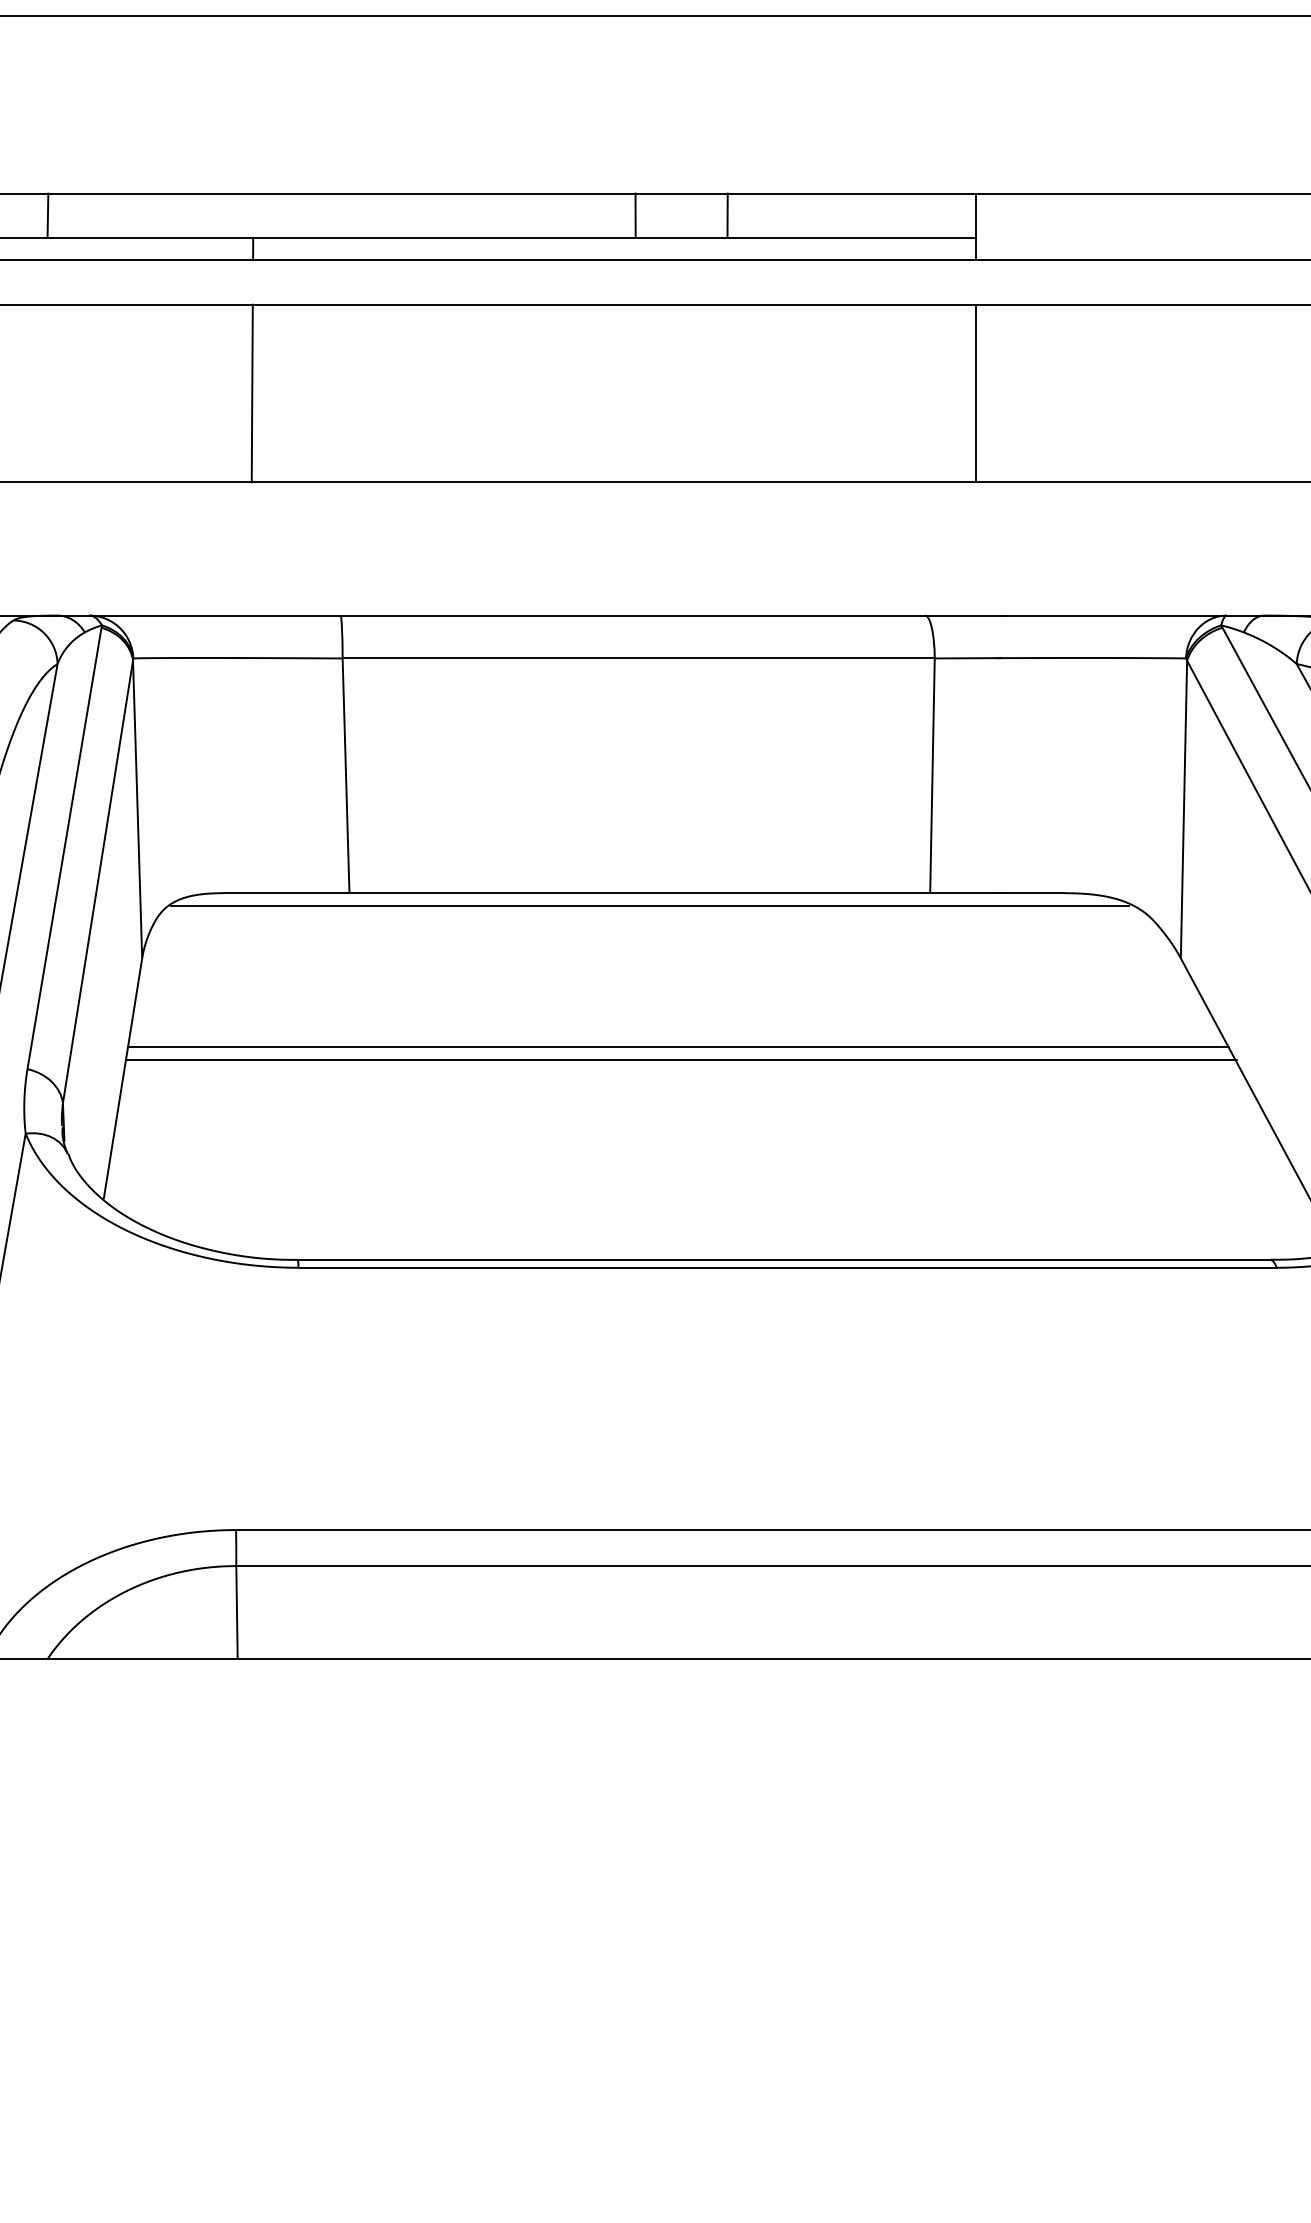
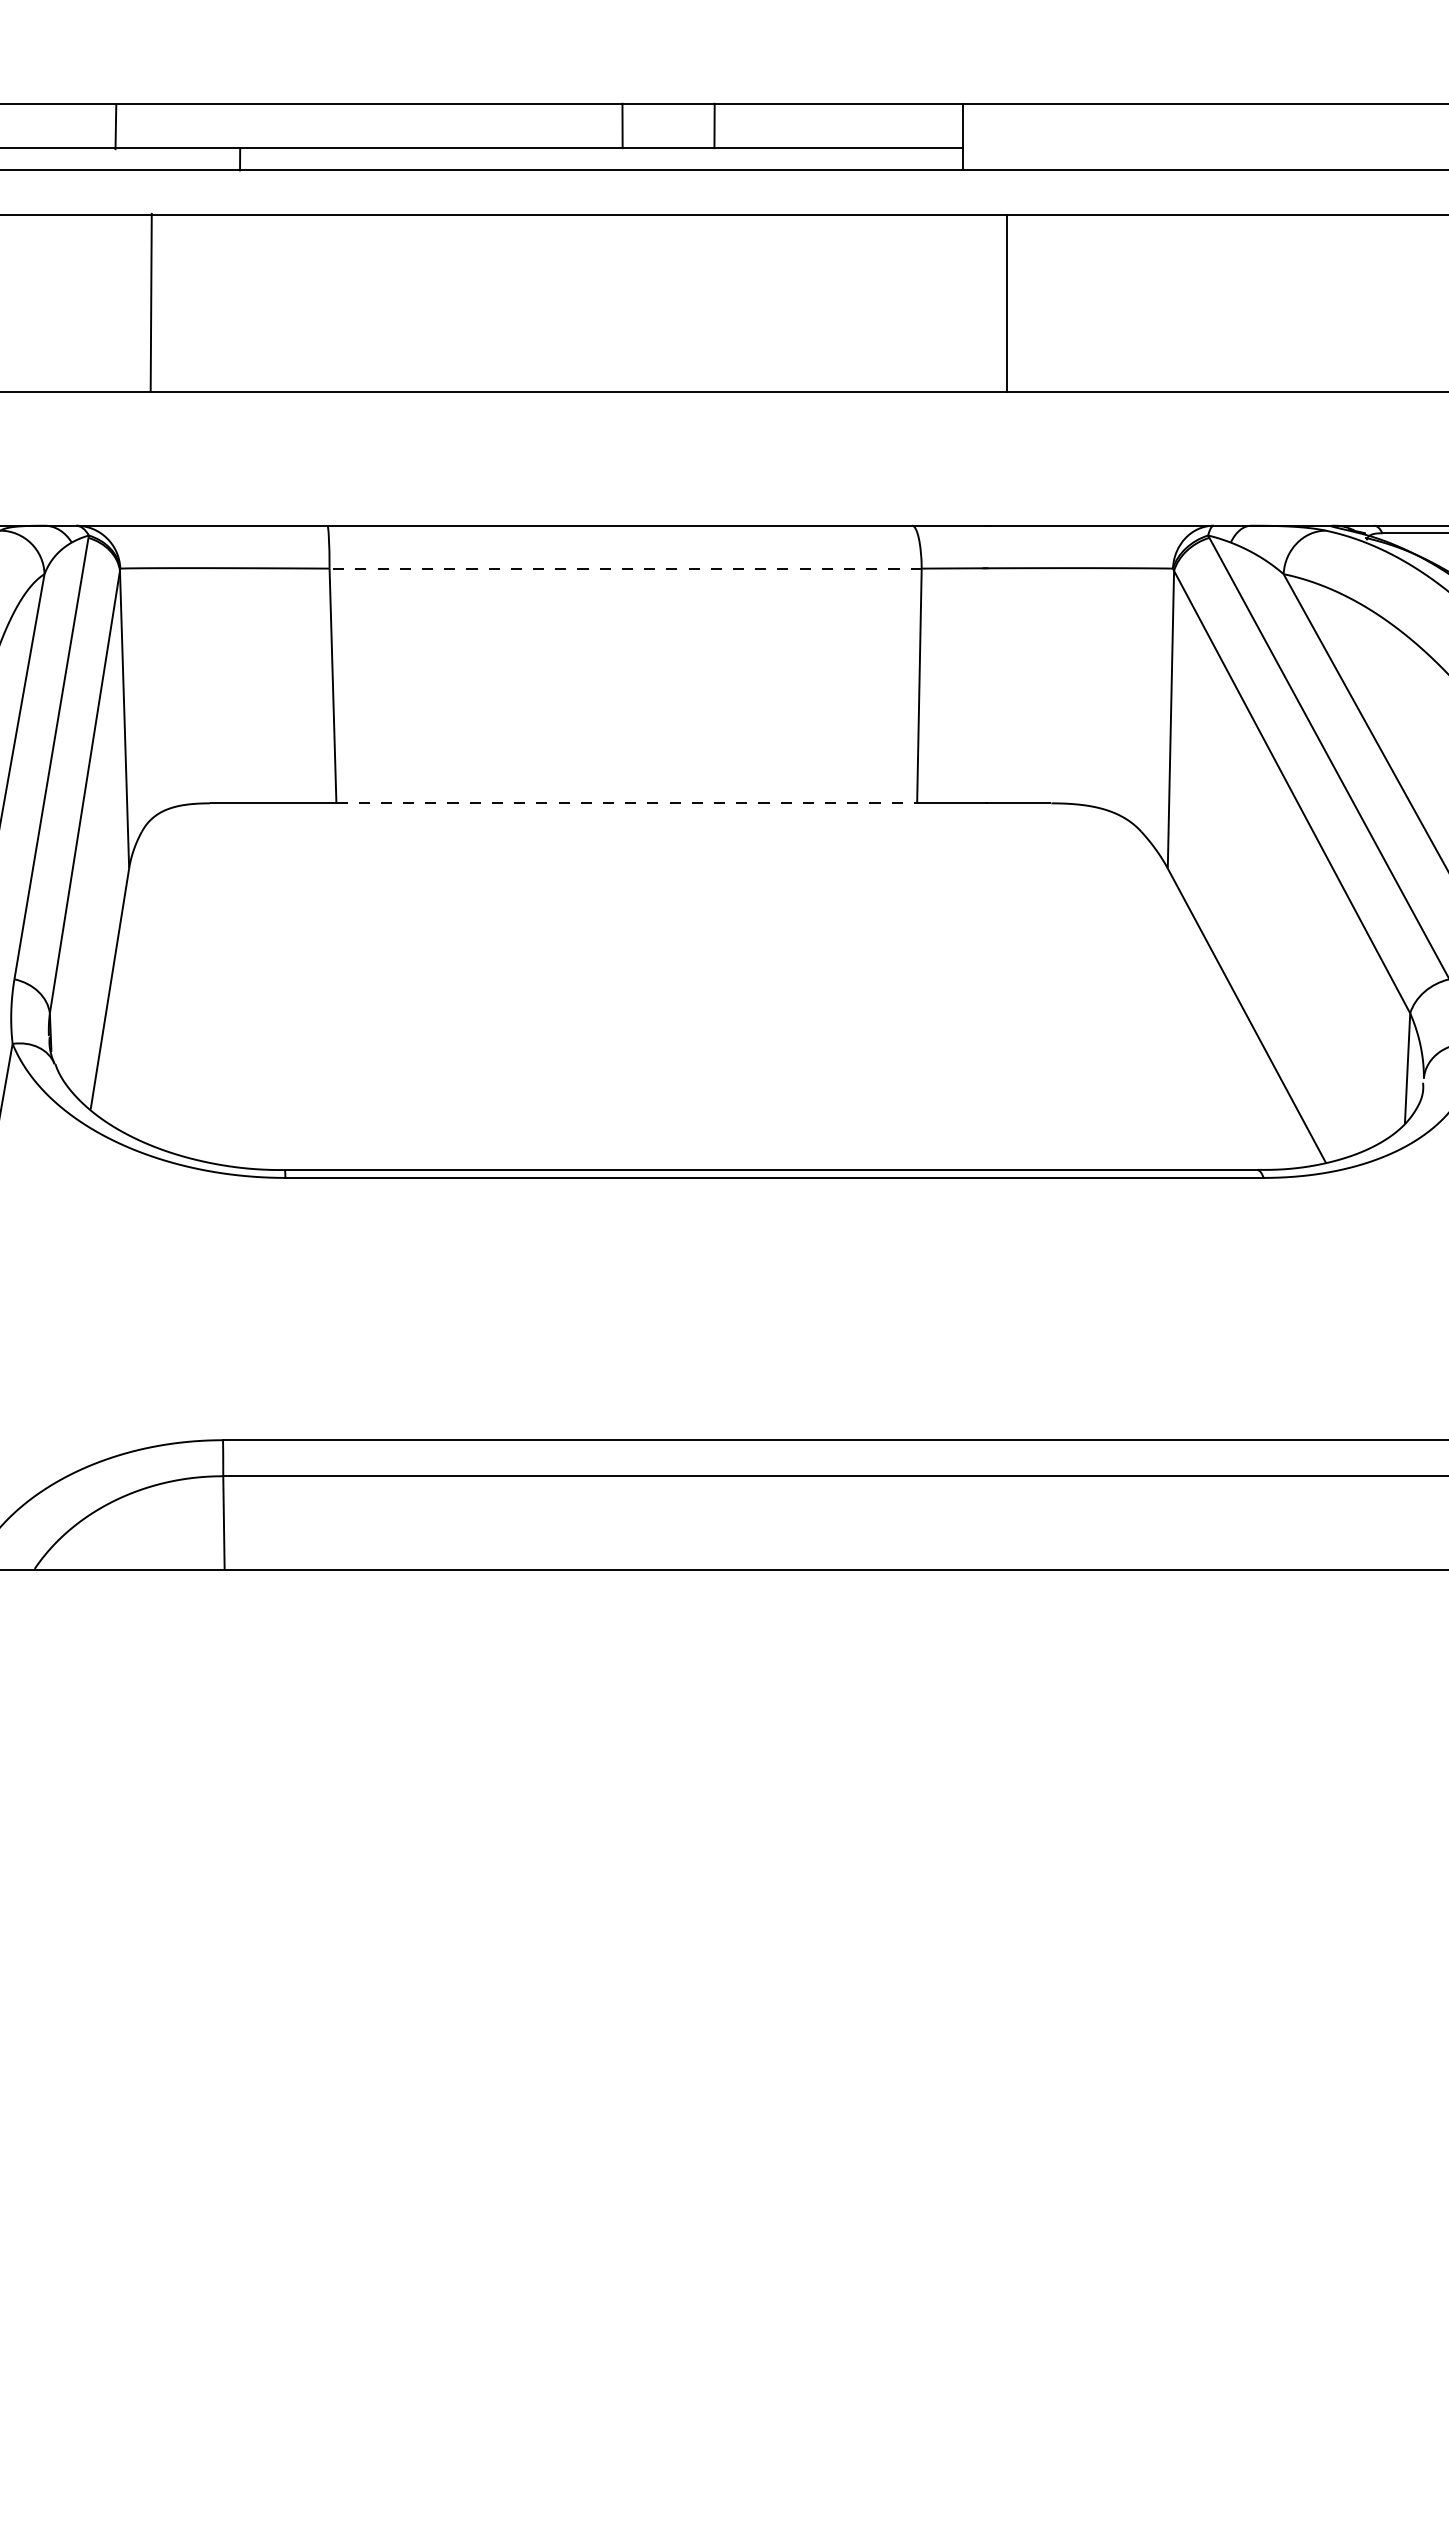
line: (47, 215) -> (115, 126), moved
line: (251, 393) -> (150, 302), moved
line: (975, 393) -> (1006, 303), moved
line: (638, 658) -> (625, 568), solid -> dashed
line: (640, 893) -> (627, 803), solid -> dashed
line: (649, 906) -> (636, 816), removed
line: (677, 1046) -> (664, 956), removed
line: (680, 1059) -> (667, 969), removed

